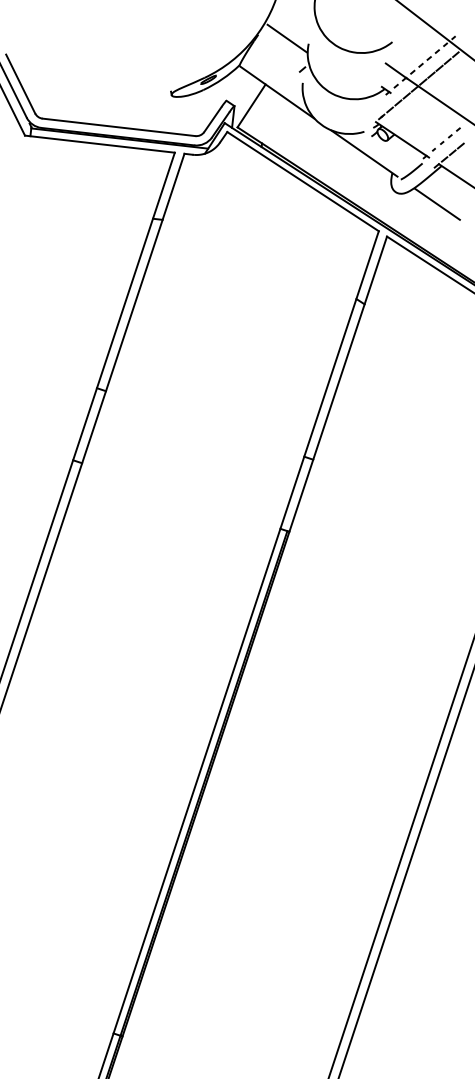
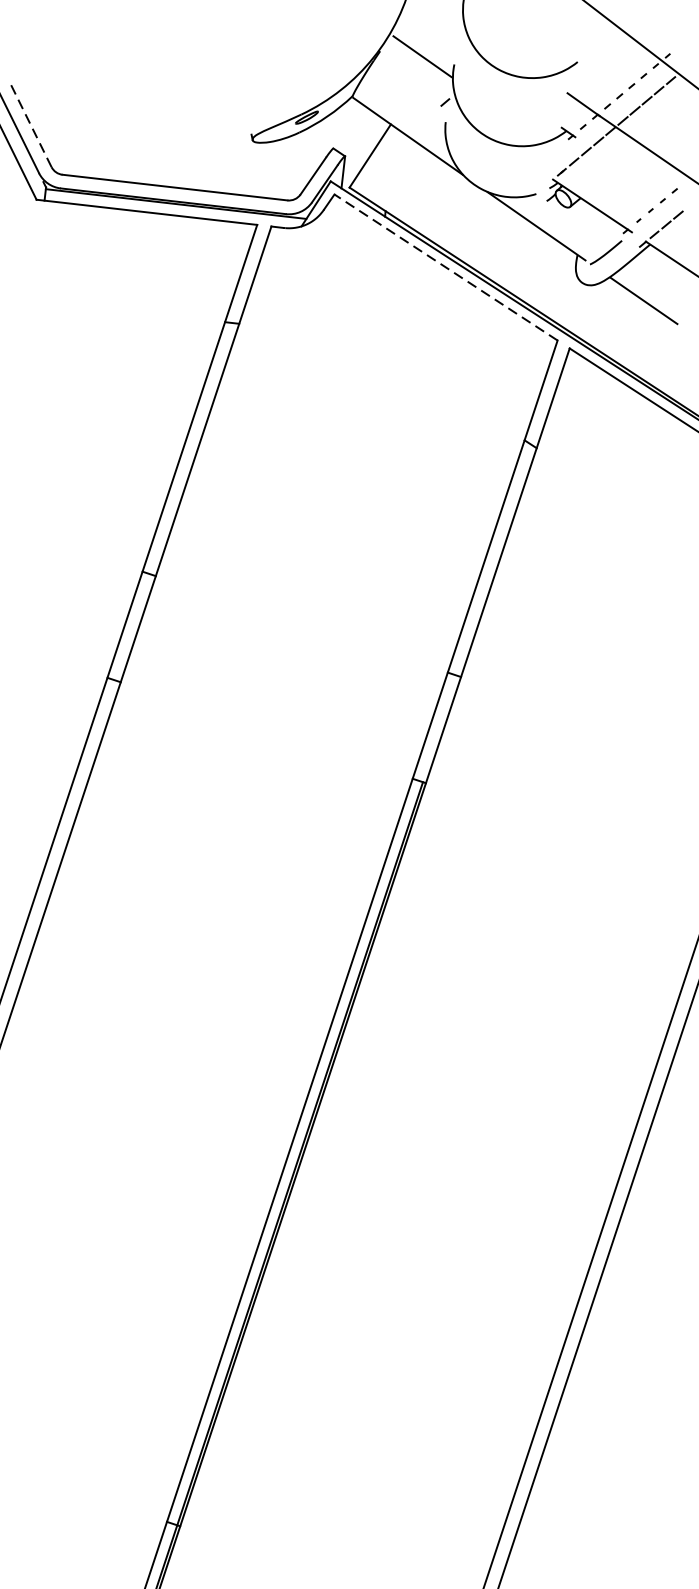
line: (20, 84) -> (29, 124), solid -> dashed
line: (303, 181) -> (446, 267), solid -> dashed

